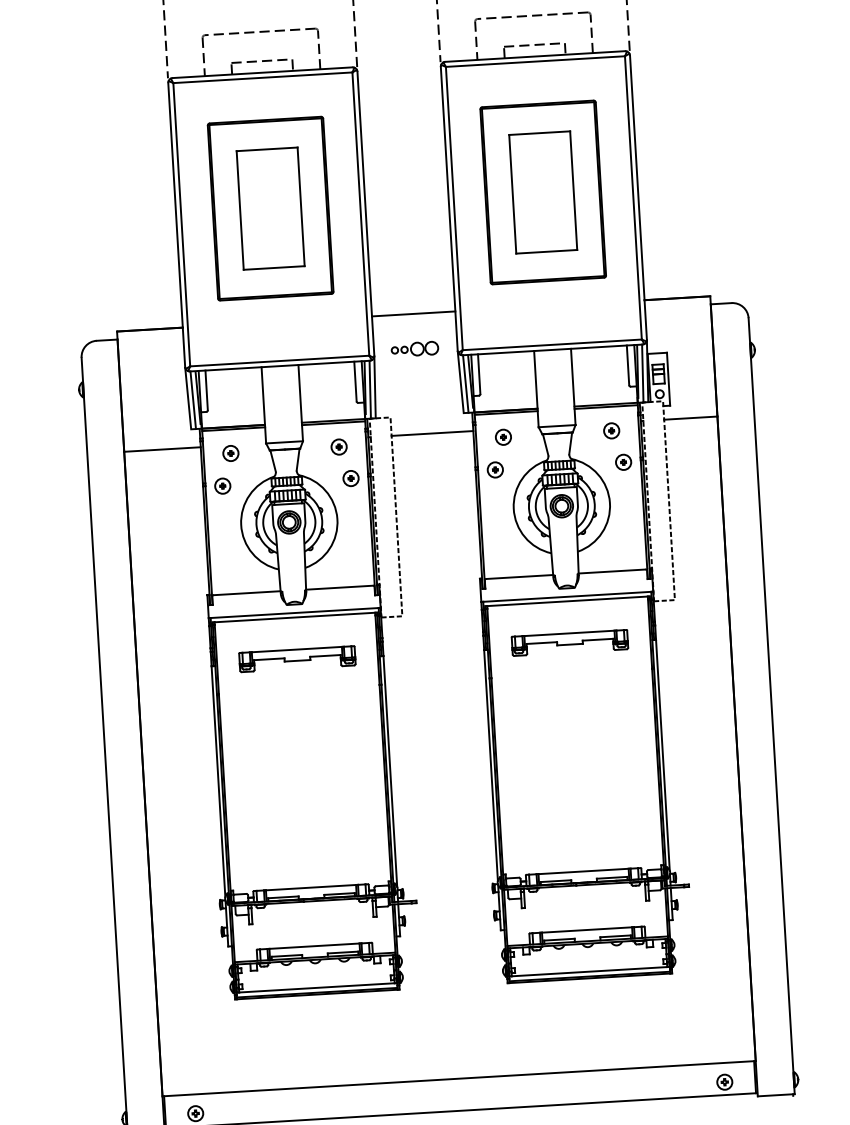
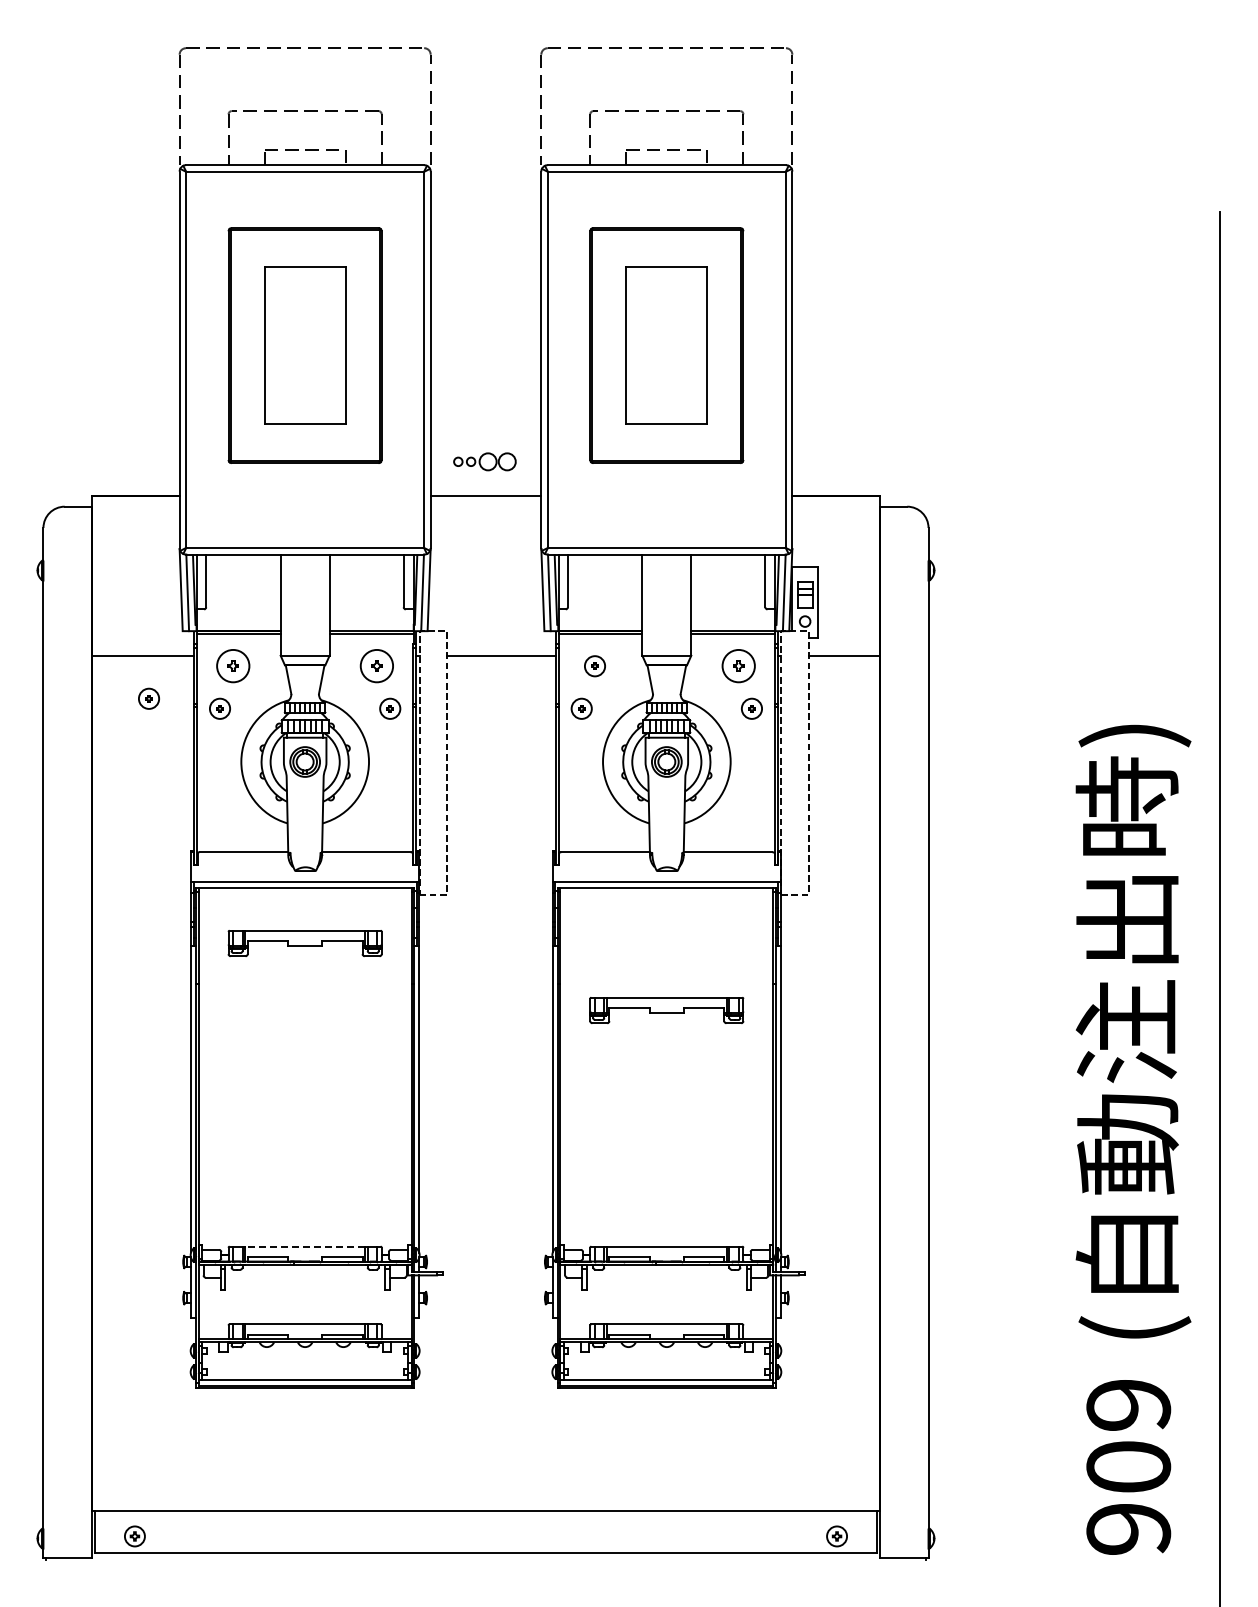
part: (414, 348) -> (484, 461), moved
part: (611, 431) -> (738, 666), size x1.6
part: (338, 447) -> (376, 666), size x1.6
part: (231, 453) -> (233, 666), size x1.6
part: (168, 481) -> (148, 698), added
part: (569, 643) -> (666, 1010), moved
line: (311, 887) -> (305, 1246), solid -> dashed

